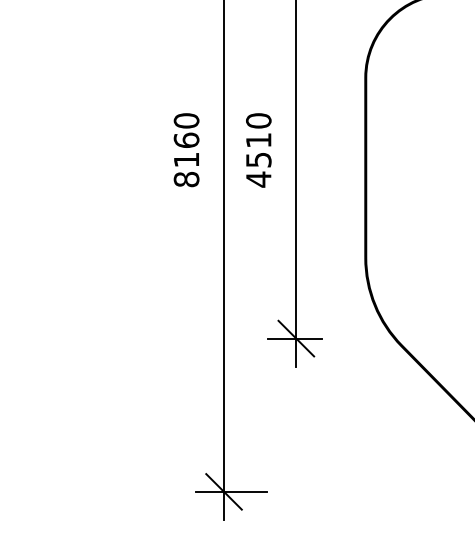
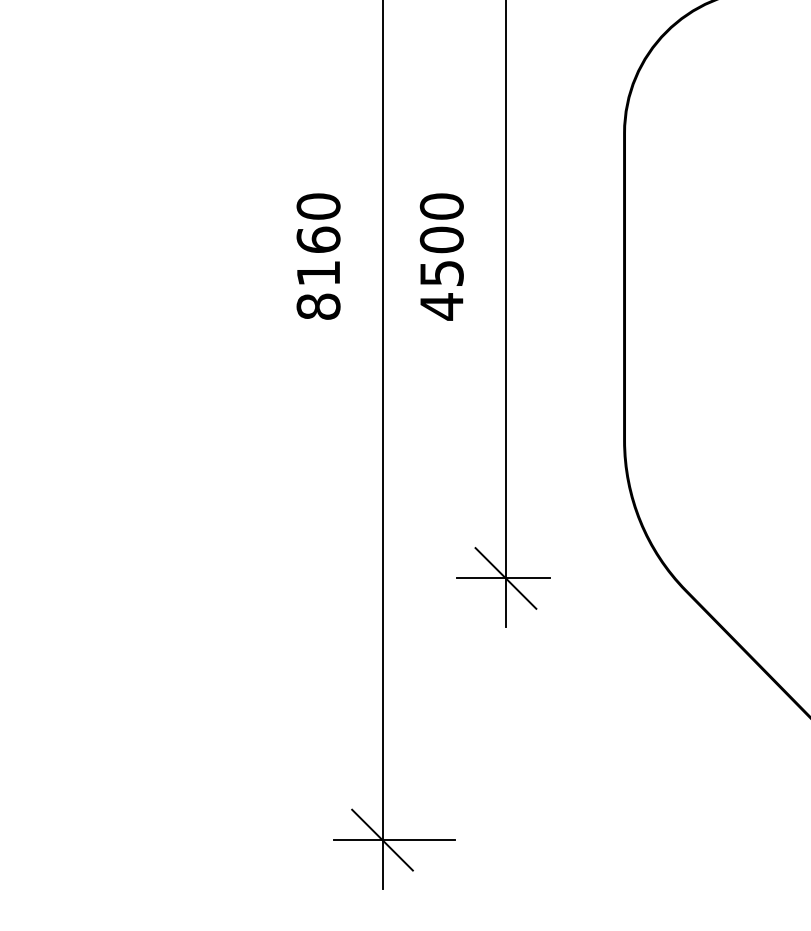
text: (258, 140) -> (441, 240), 4510 -> 4500

